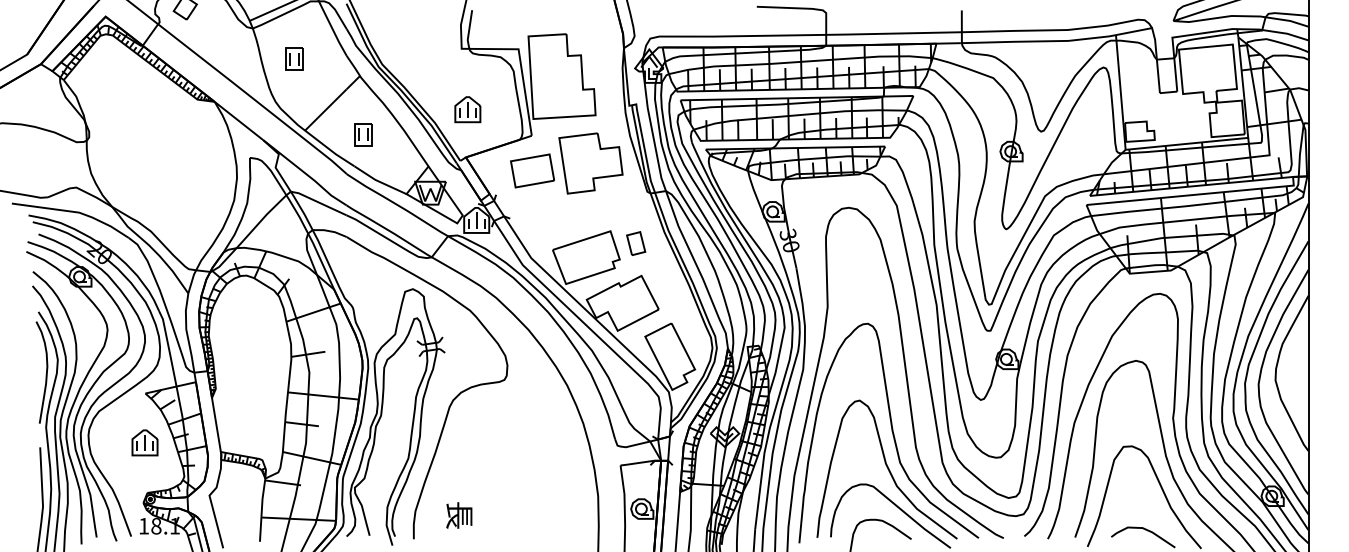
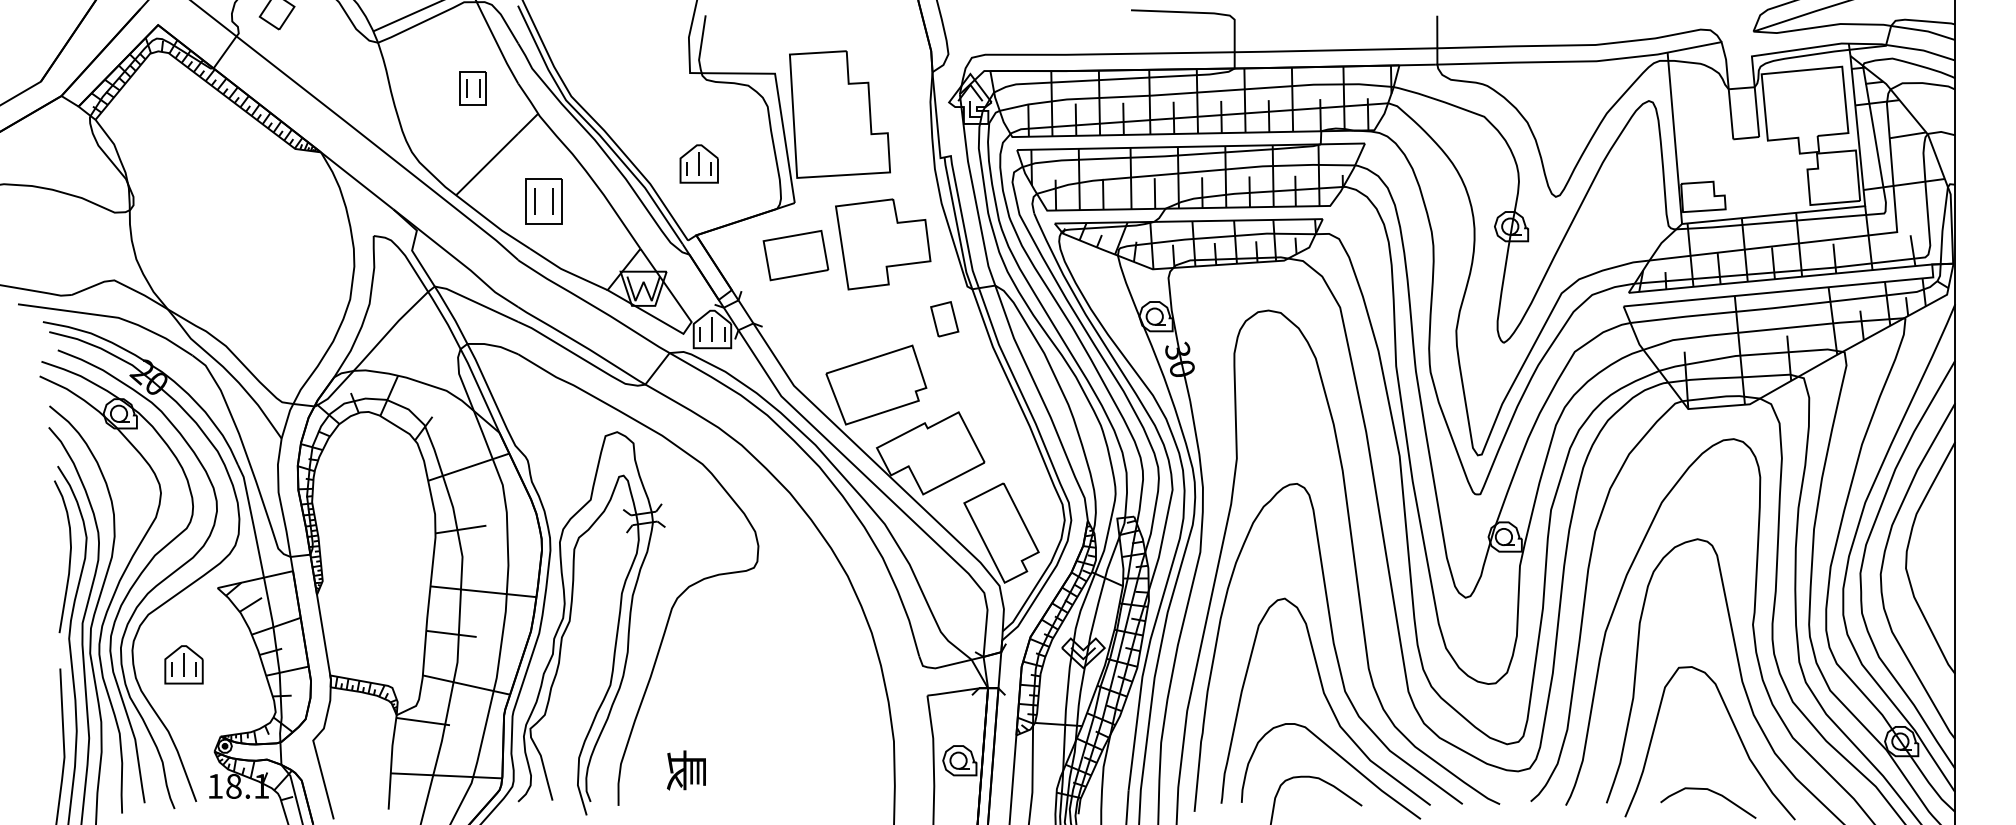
part: (294, 58) -> (473, 87), moved
part: (363, 134) -> (543, 201), size x1.4
part: (636, 243) -> (945, 319), moved
part: (144, 442) -> (183, 664), moved

